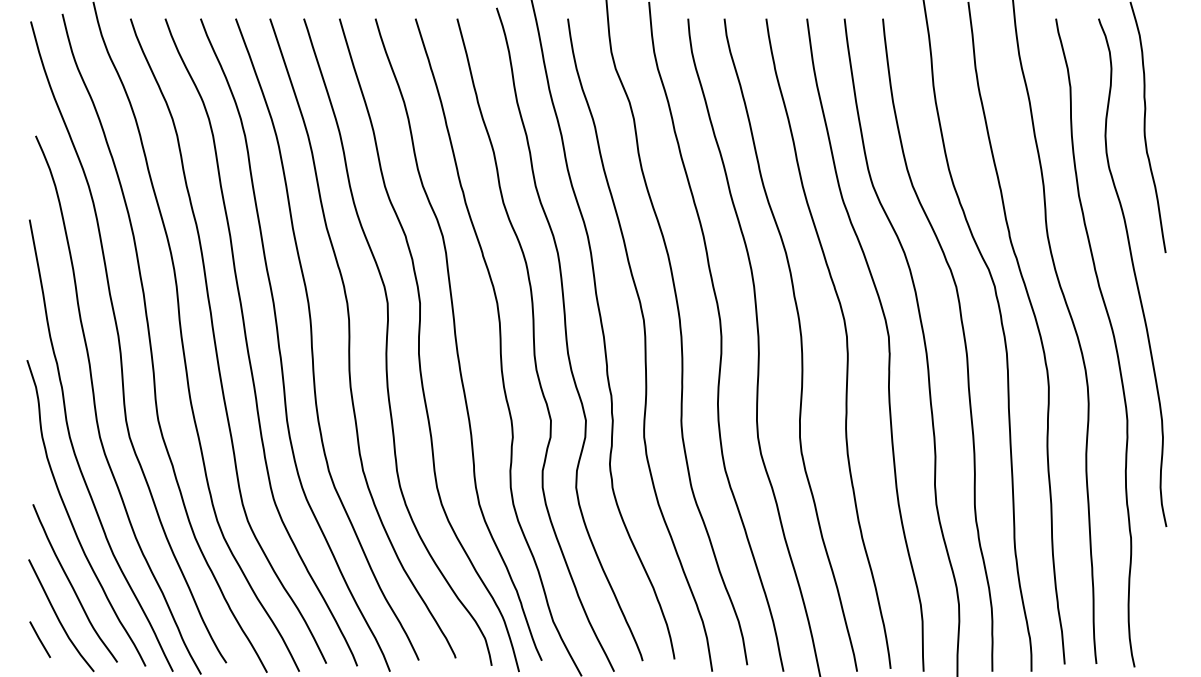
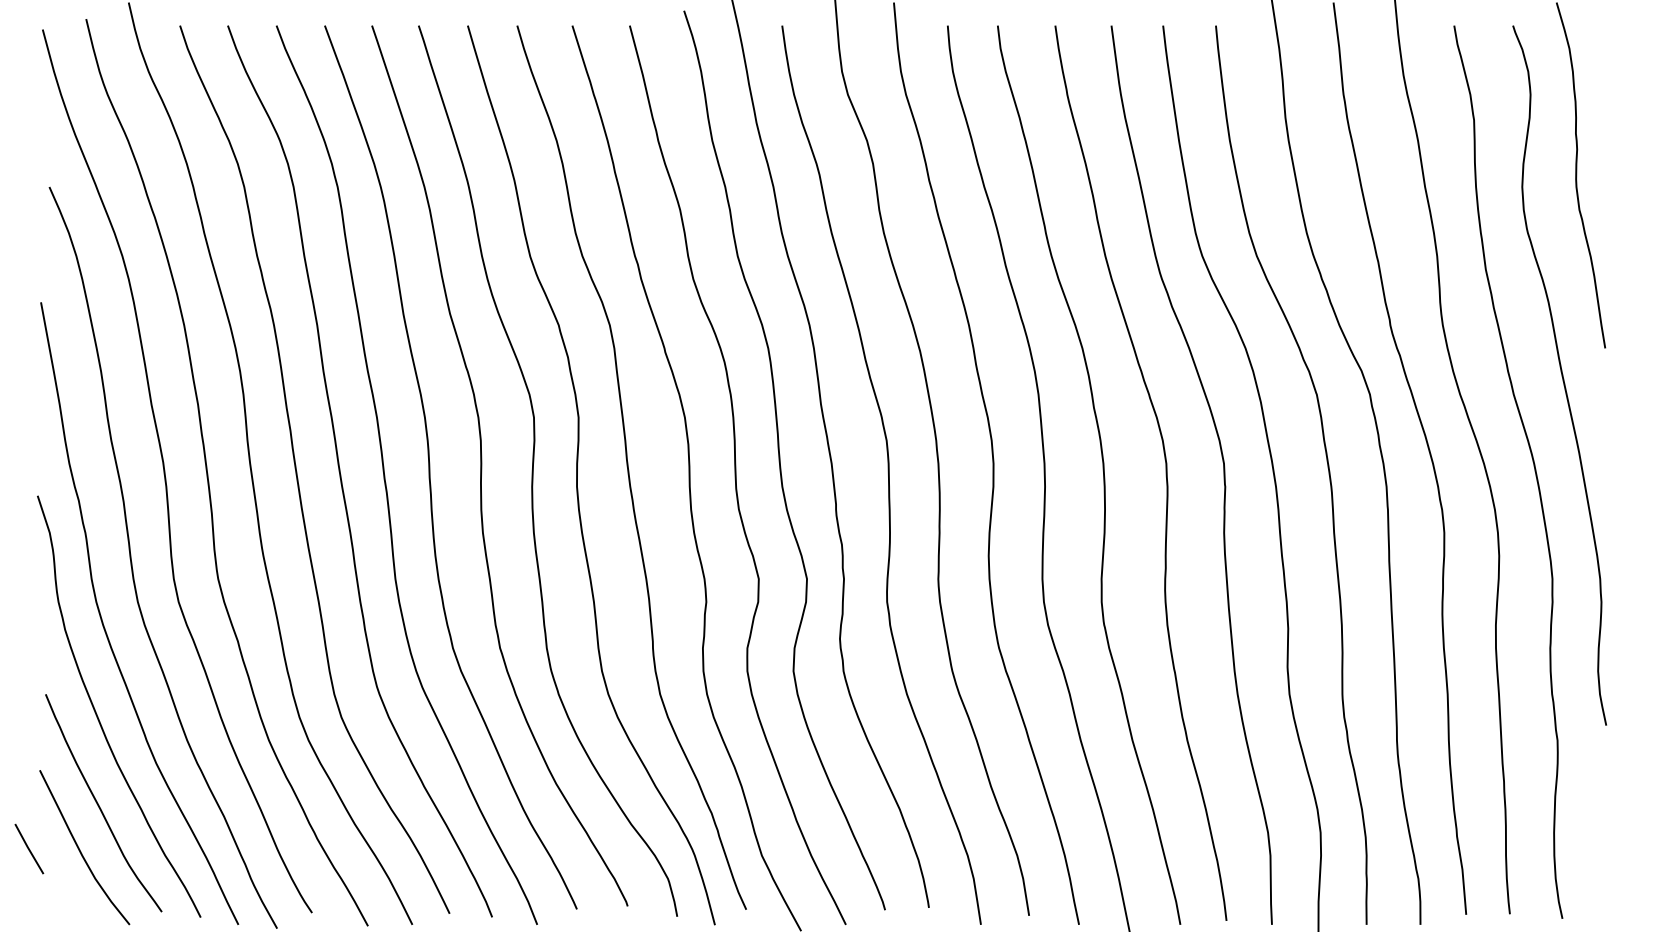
line: (40, 639) -> (29, 848), moved

